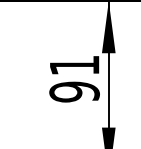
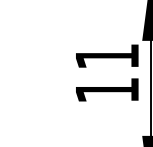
text: (74, 91) -> (107, 89), 91 -> 11

